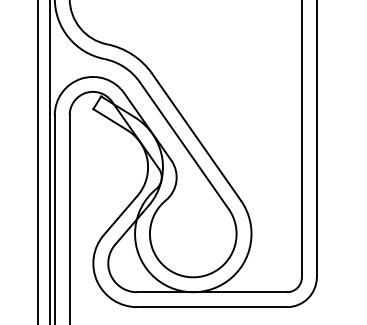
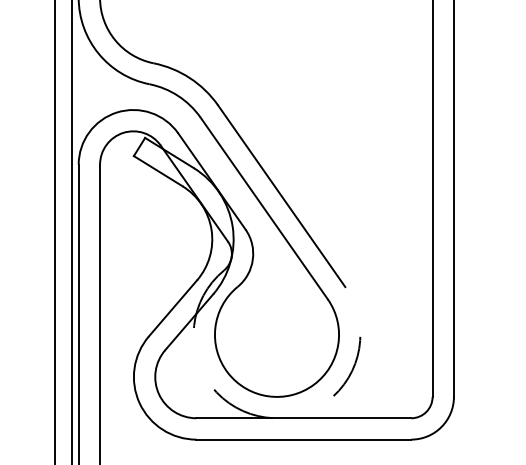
arc: (185, 291) -> (265, 417), solid -> dashed

